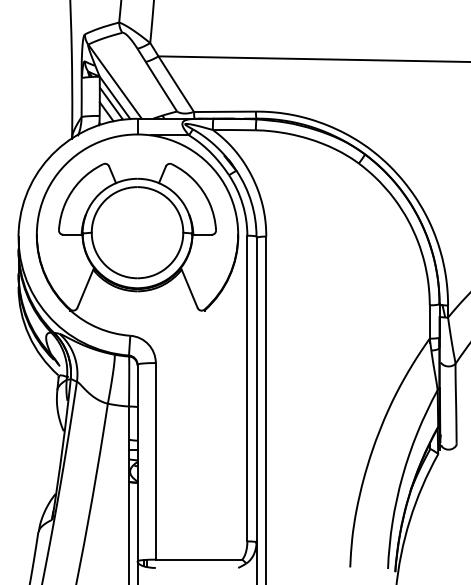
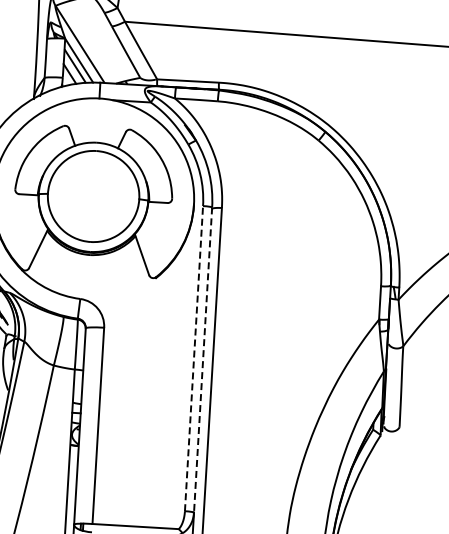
line: (247, 388) -> (194, 358), solid -> dashed
line: (256, 389) -> (203, 360), solid -> dashed

